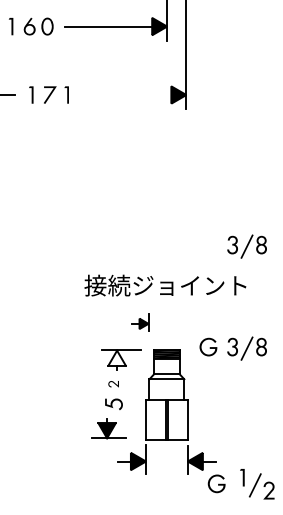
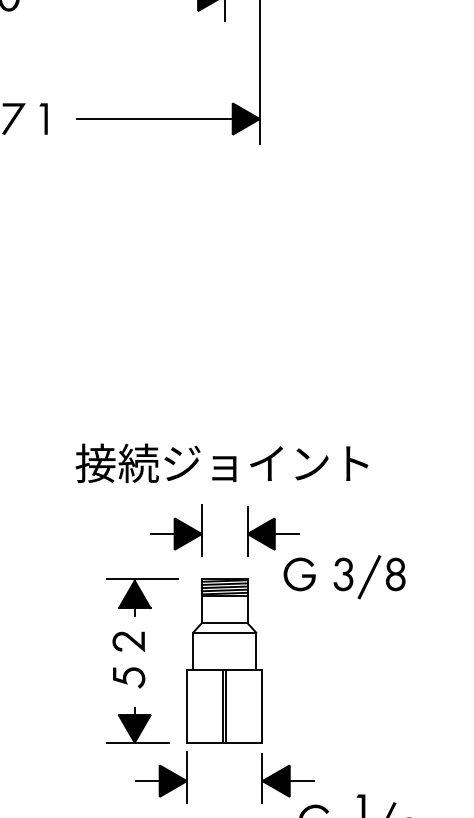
line: (128, 95) -> (155, 119), added
part: (246, 246) -> (368, 392), removed
part: (139, 322) -> (175, 529), size x1.67
part: (193, 323) -> (272, 531), added
fill: (116, 357) -> (133, 593), added
part: (113, 383) -> (128, 640), size x1.67
part: (108, 428) -> (137, 725), moved

